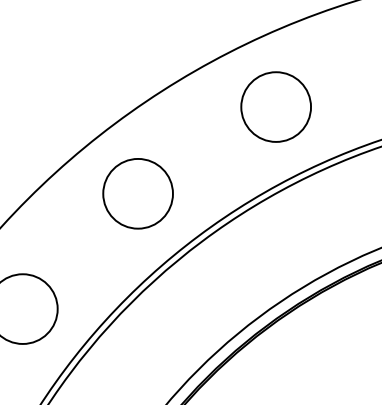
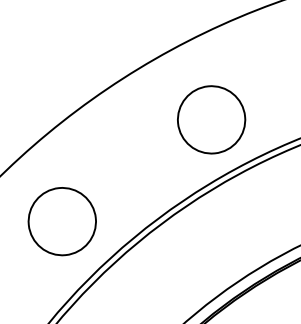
circle: (275, 106) -> (210, 119), moved
circle: (137, 193) -> (61, 221), moved

